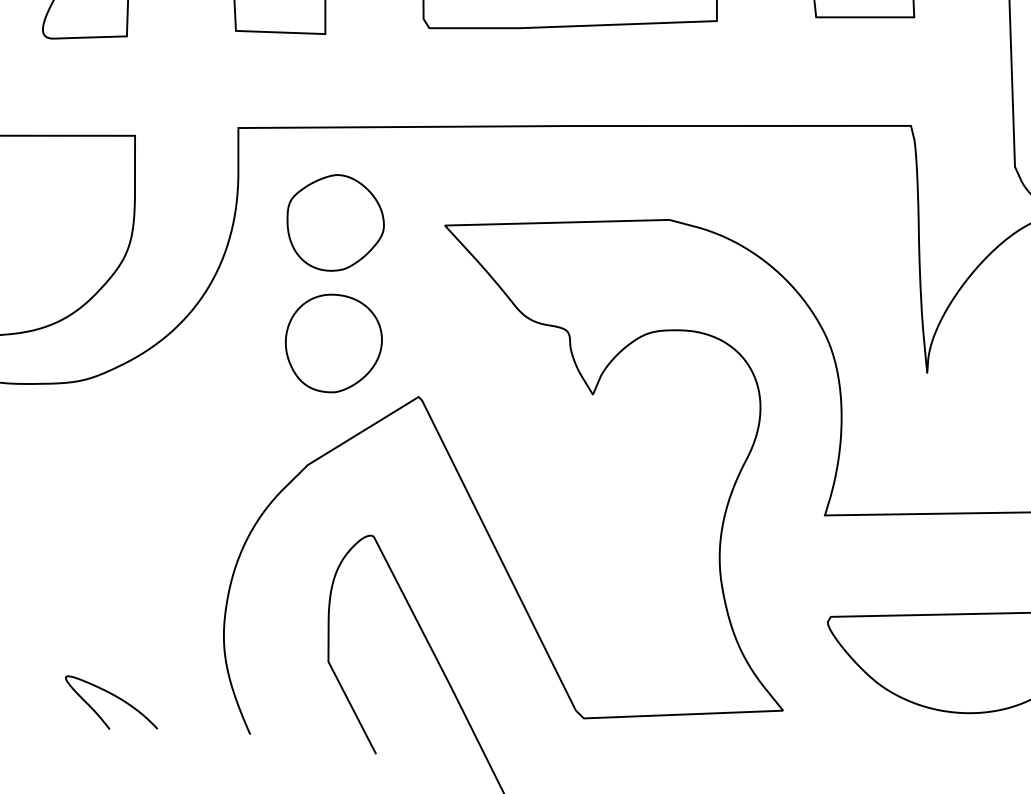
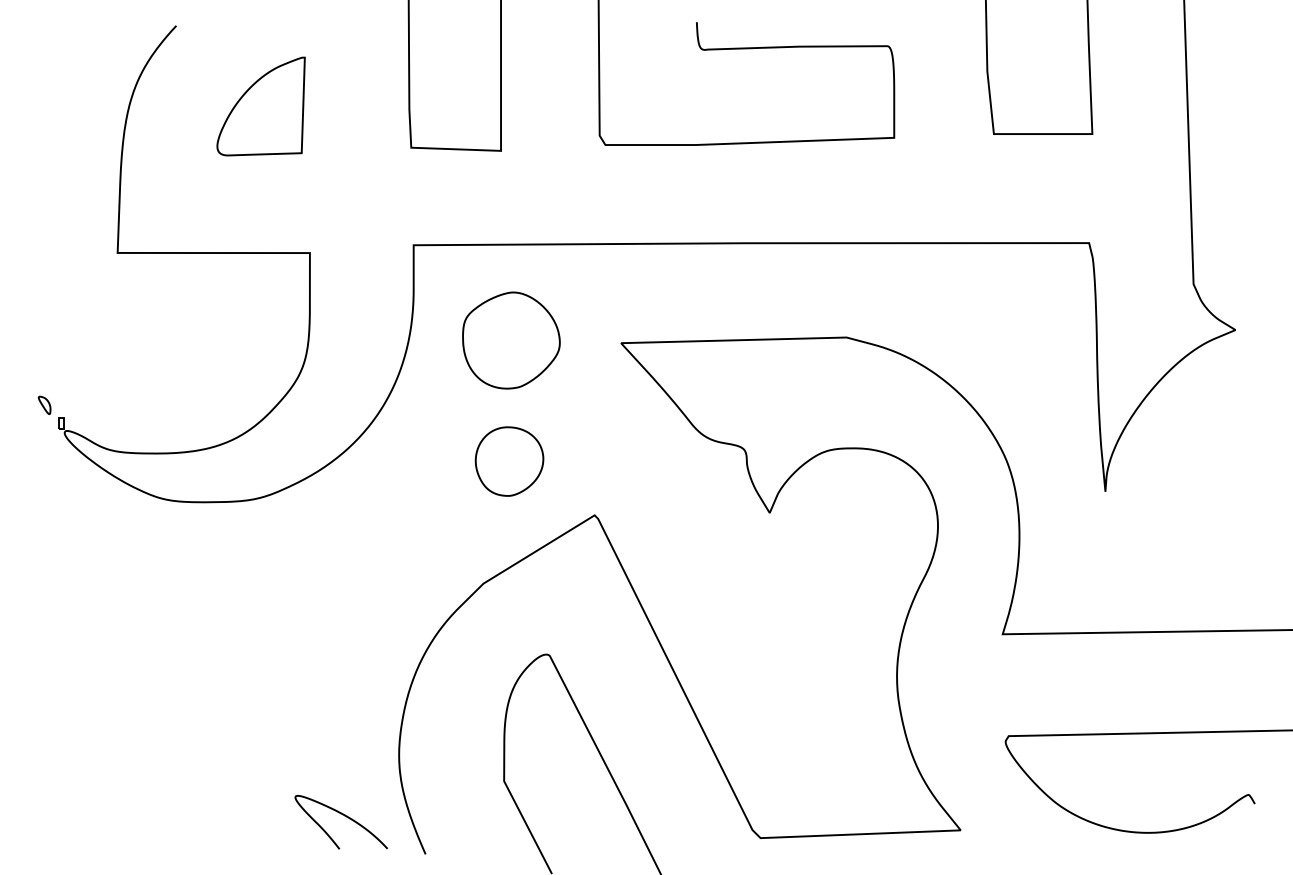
part: (333, 343) -> (509, 461), size x0.7
curve: (114, 696) -> (344, 816), moved

